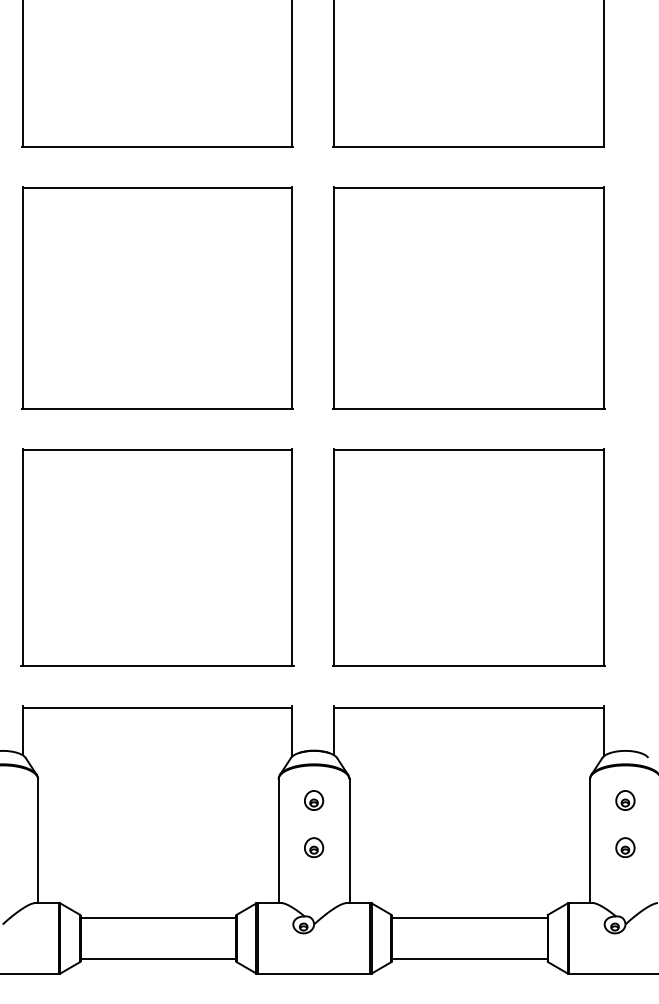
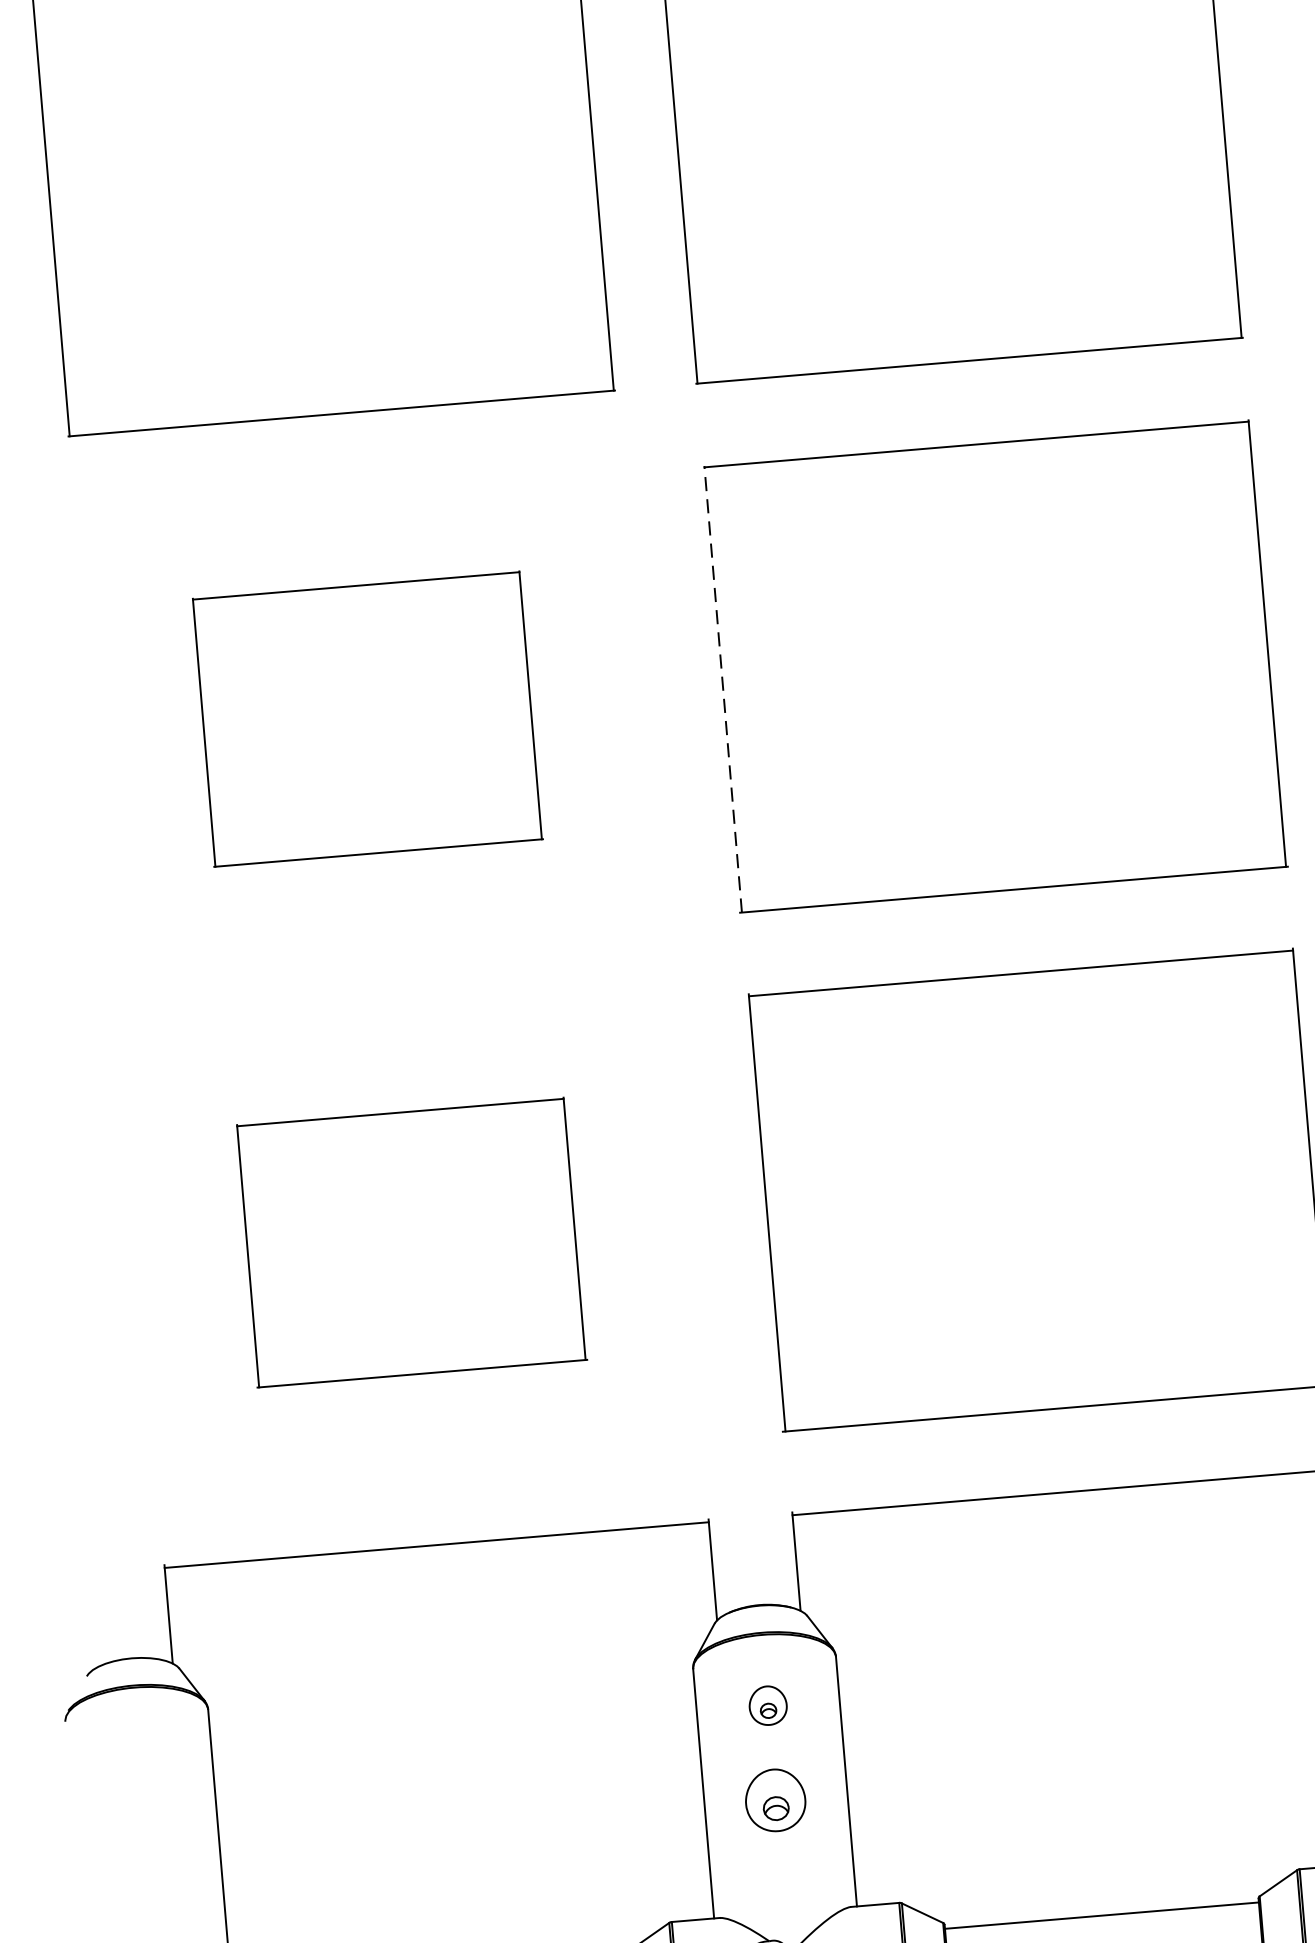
part: (157, 297) -> (367, 717), size x0.6
line: (333, 298) -> (722, 690), solid -> dashed
part: (157, 557) -> (411, 1242), size x0.6
part: (314, 847) -> (776, 1800), size x1.6

